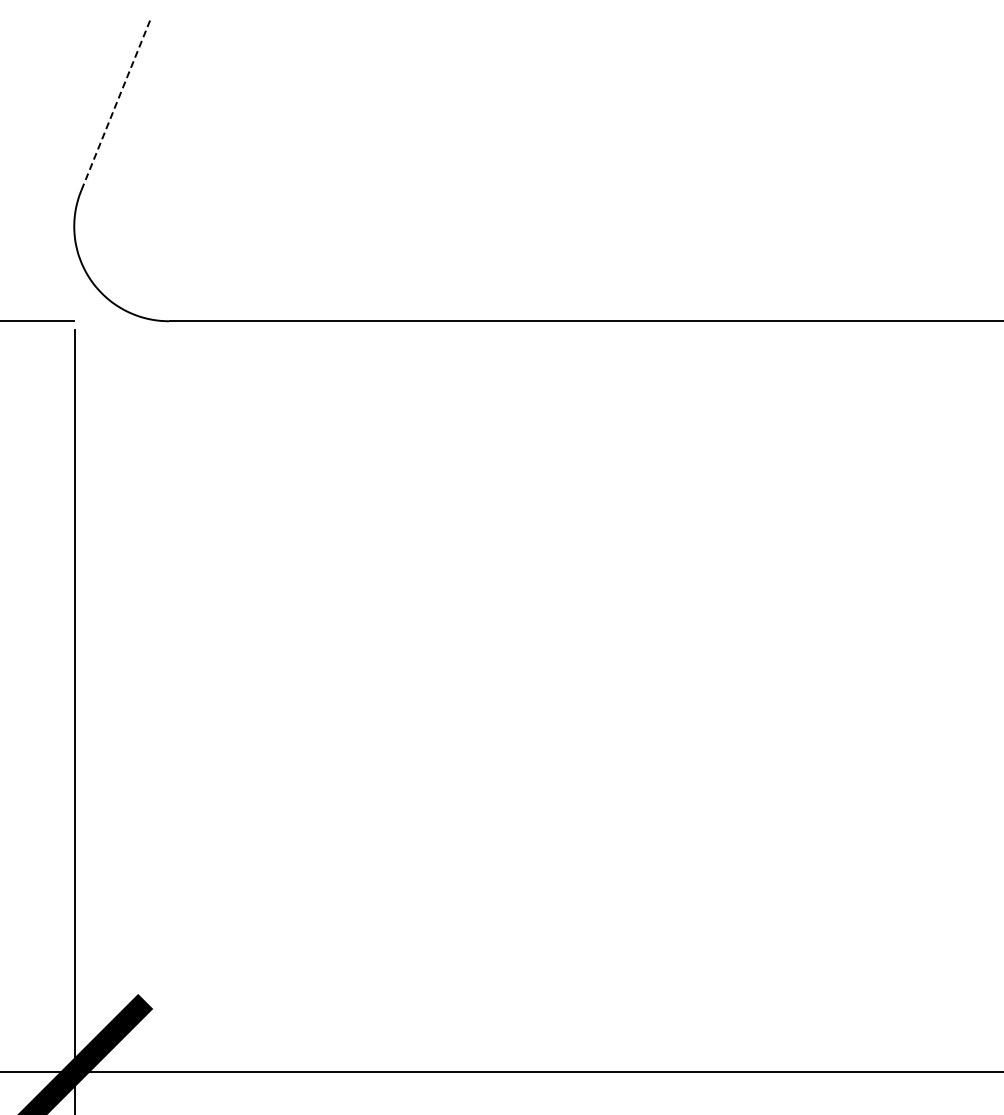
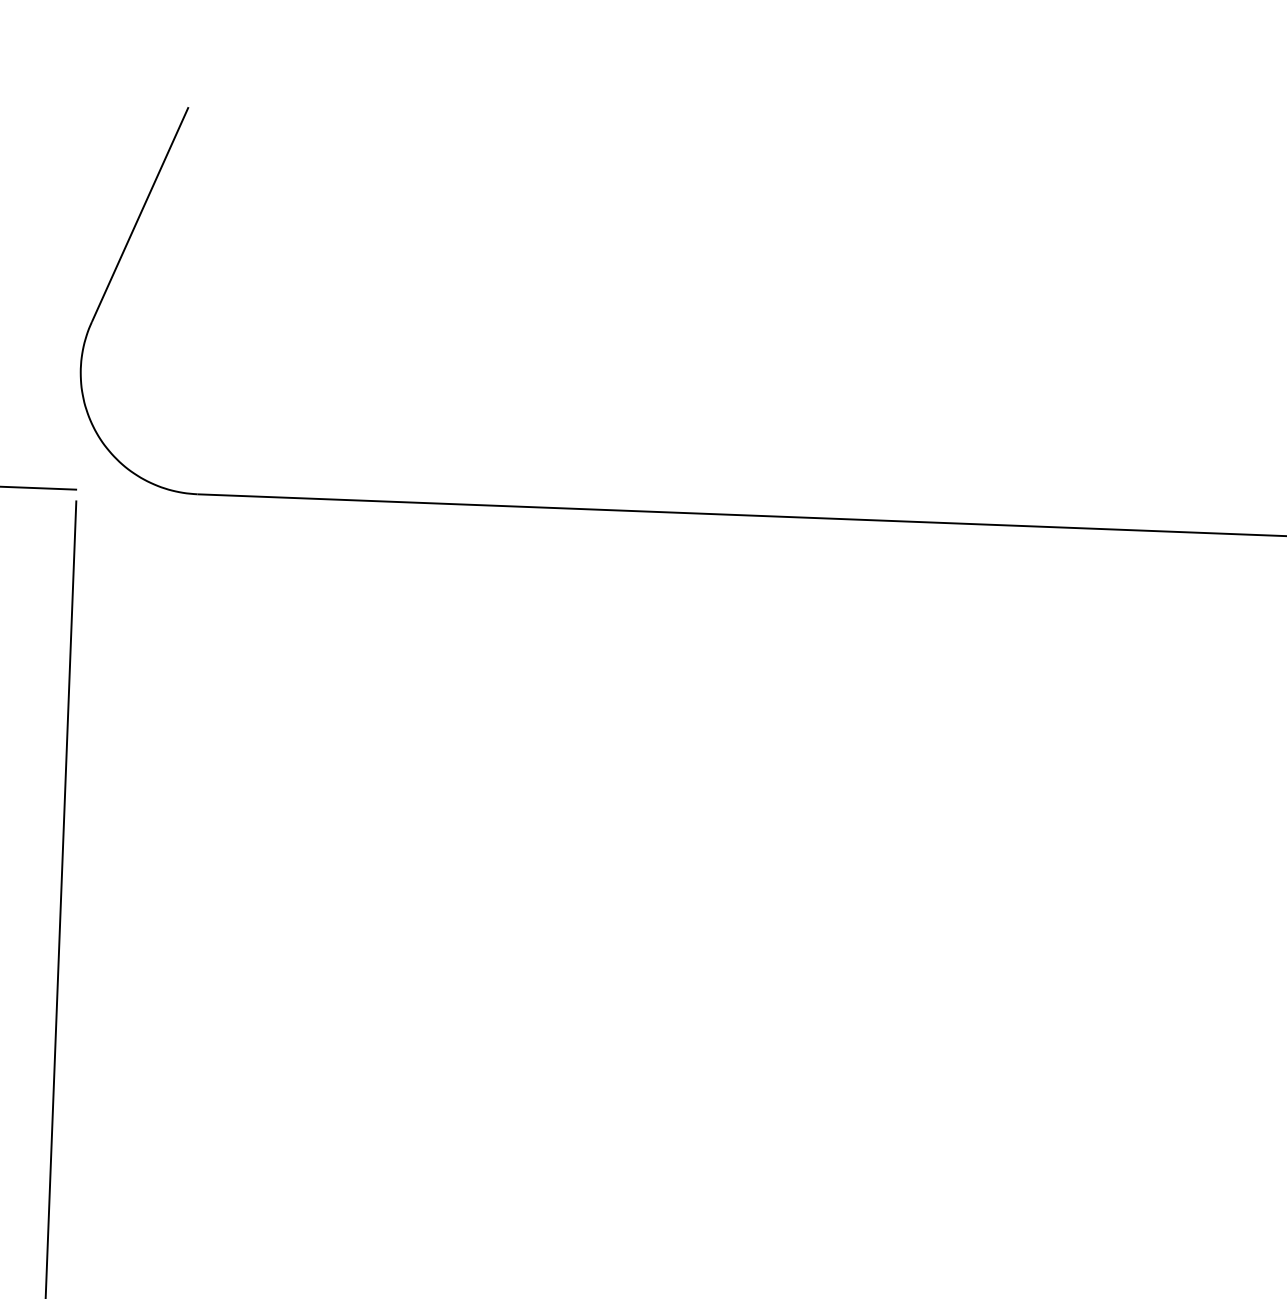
line: (115, 105) -> (139, 215), dashed -> solid

